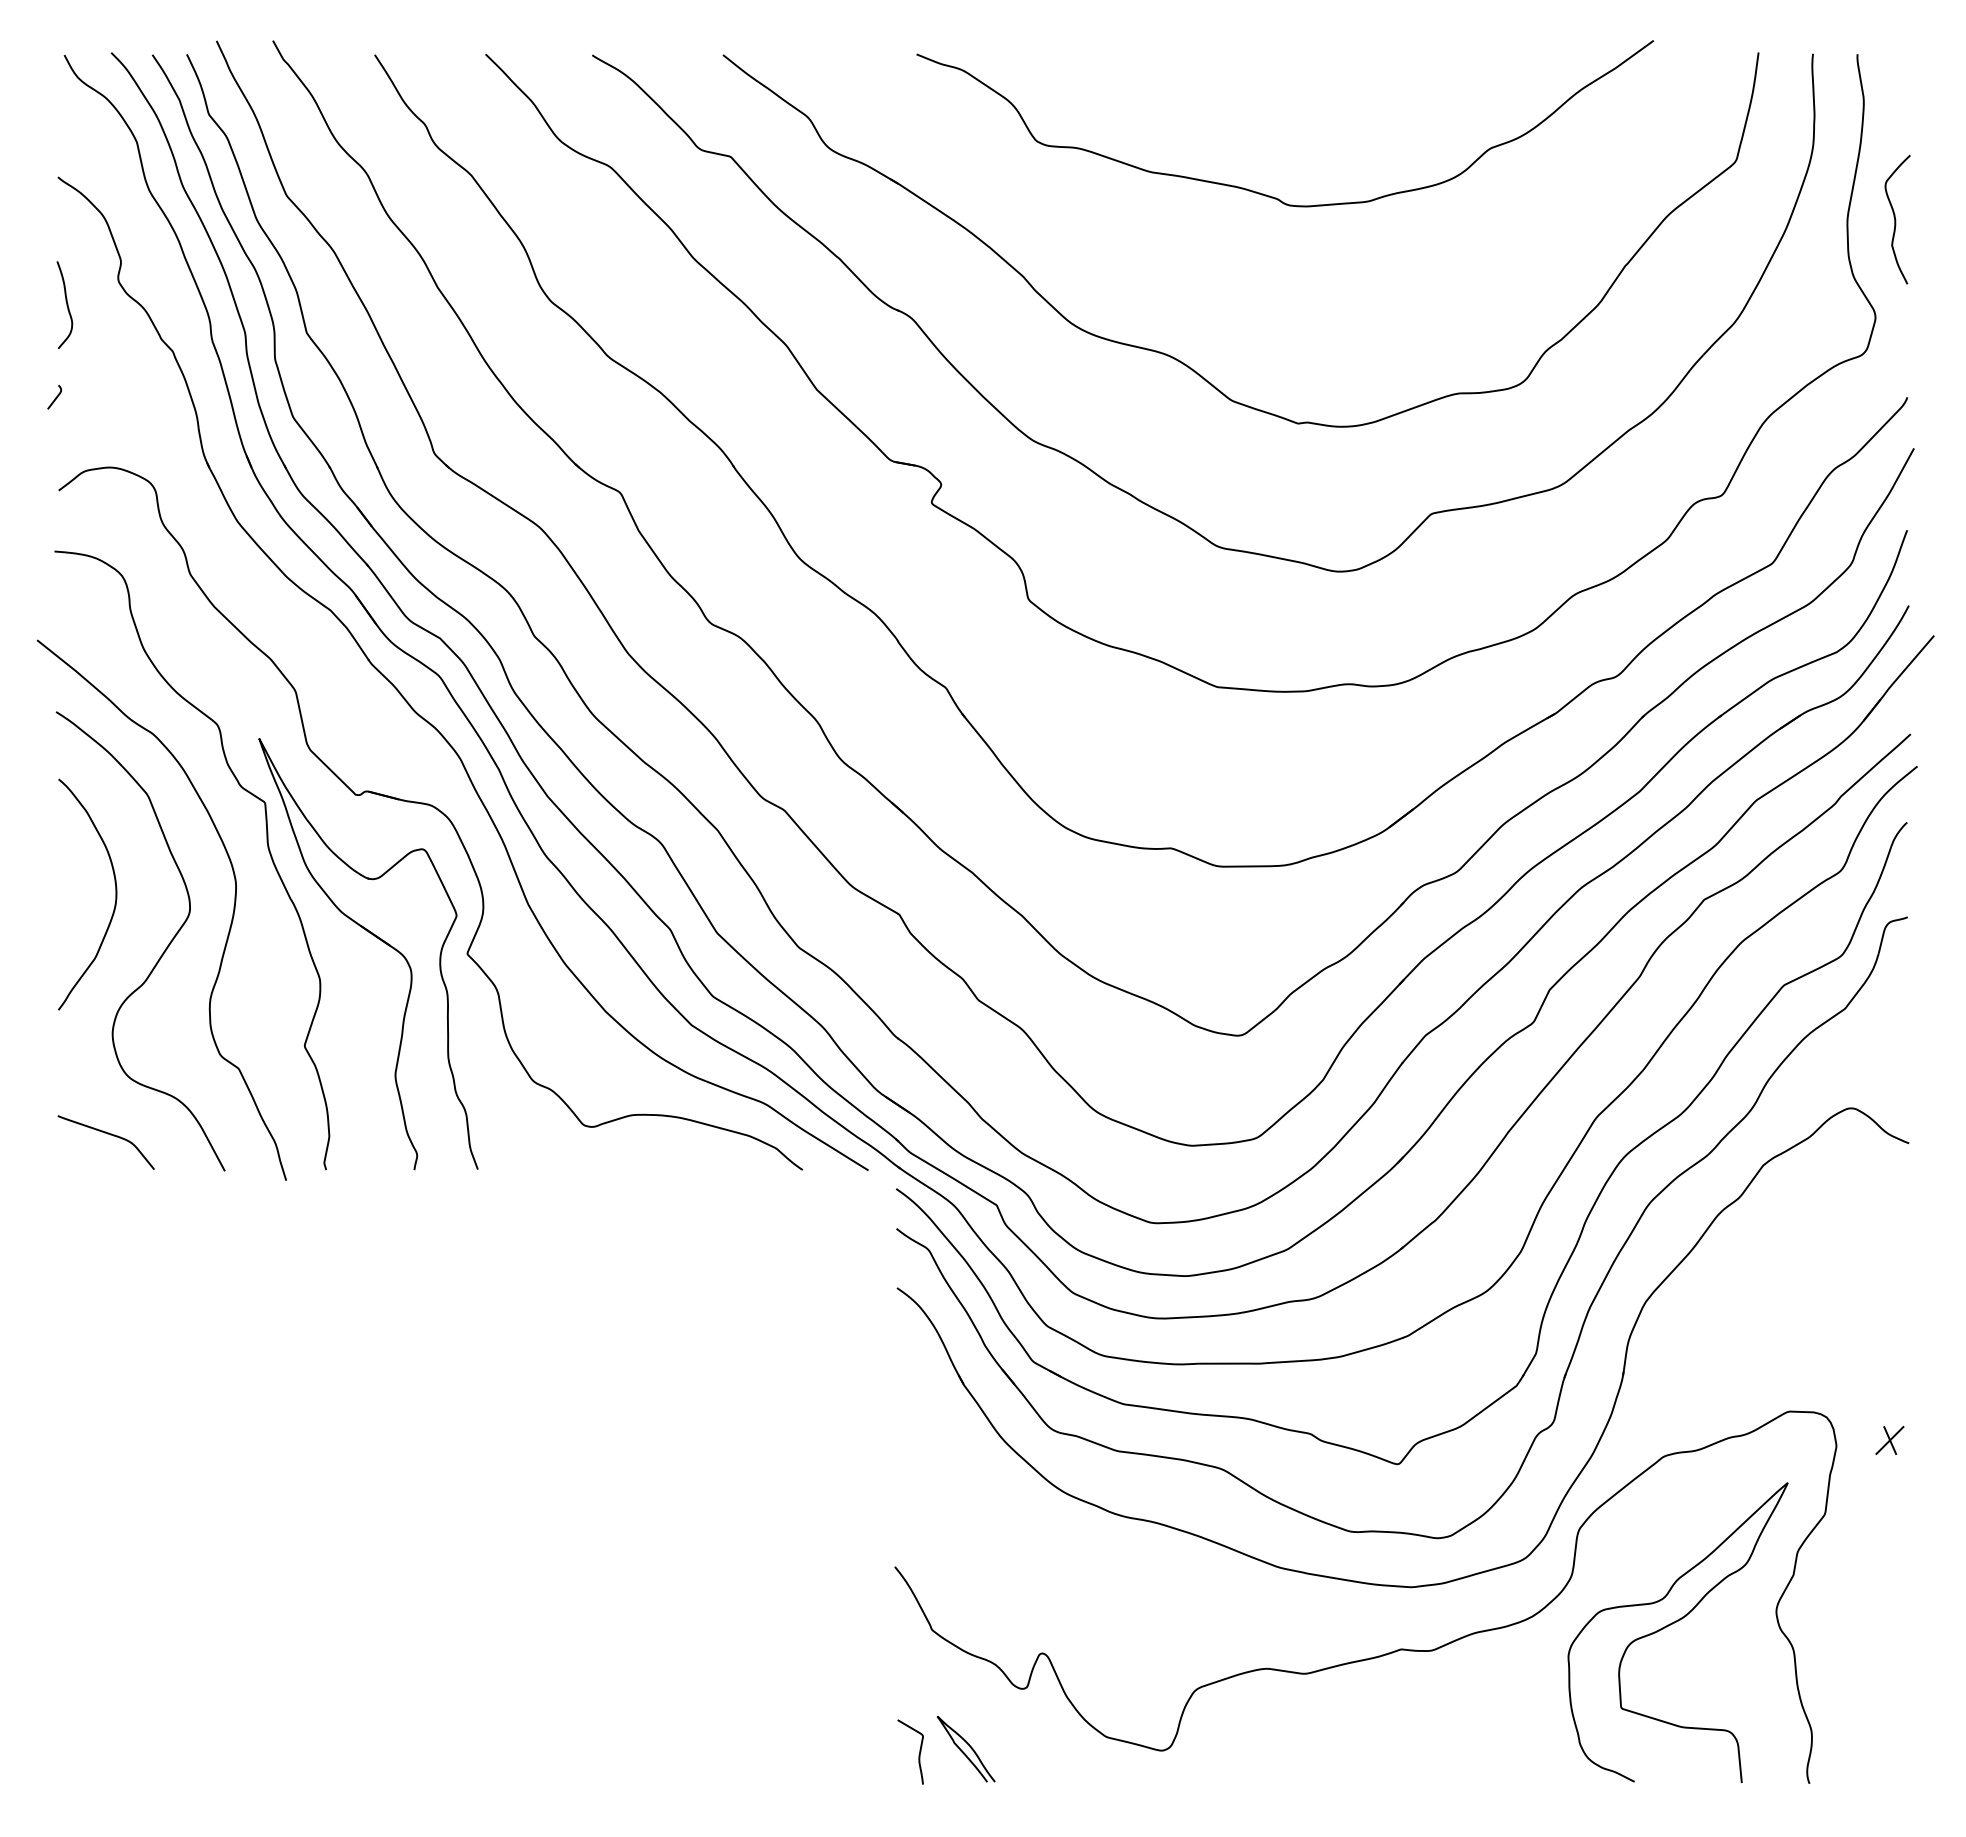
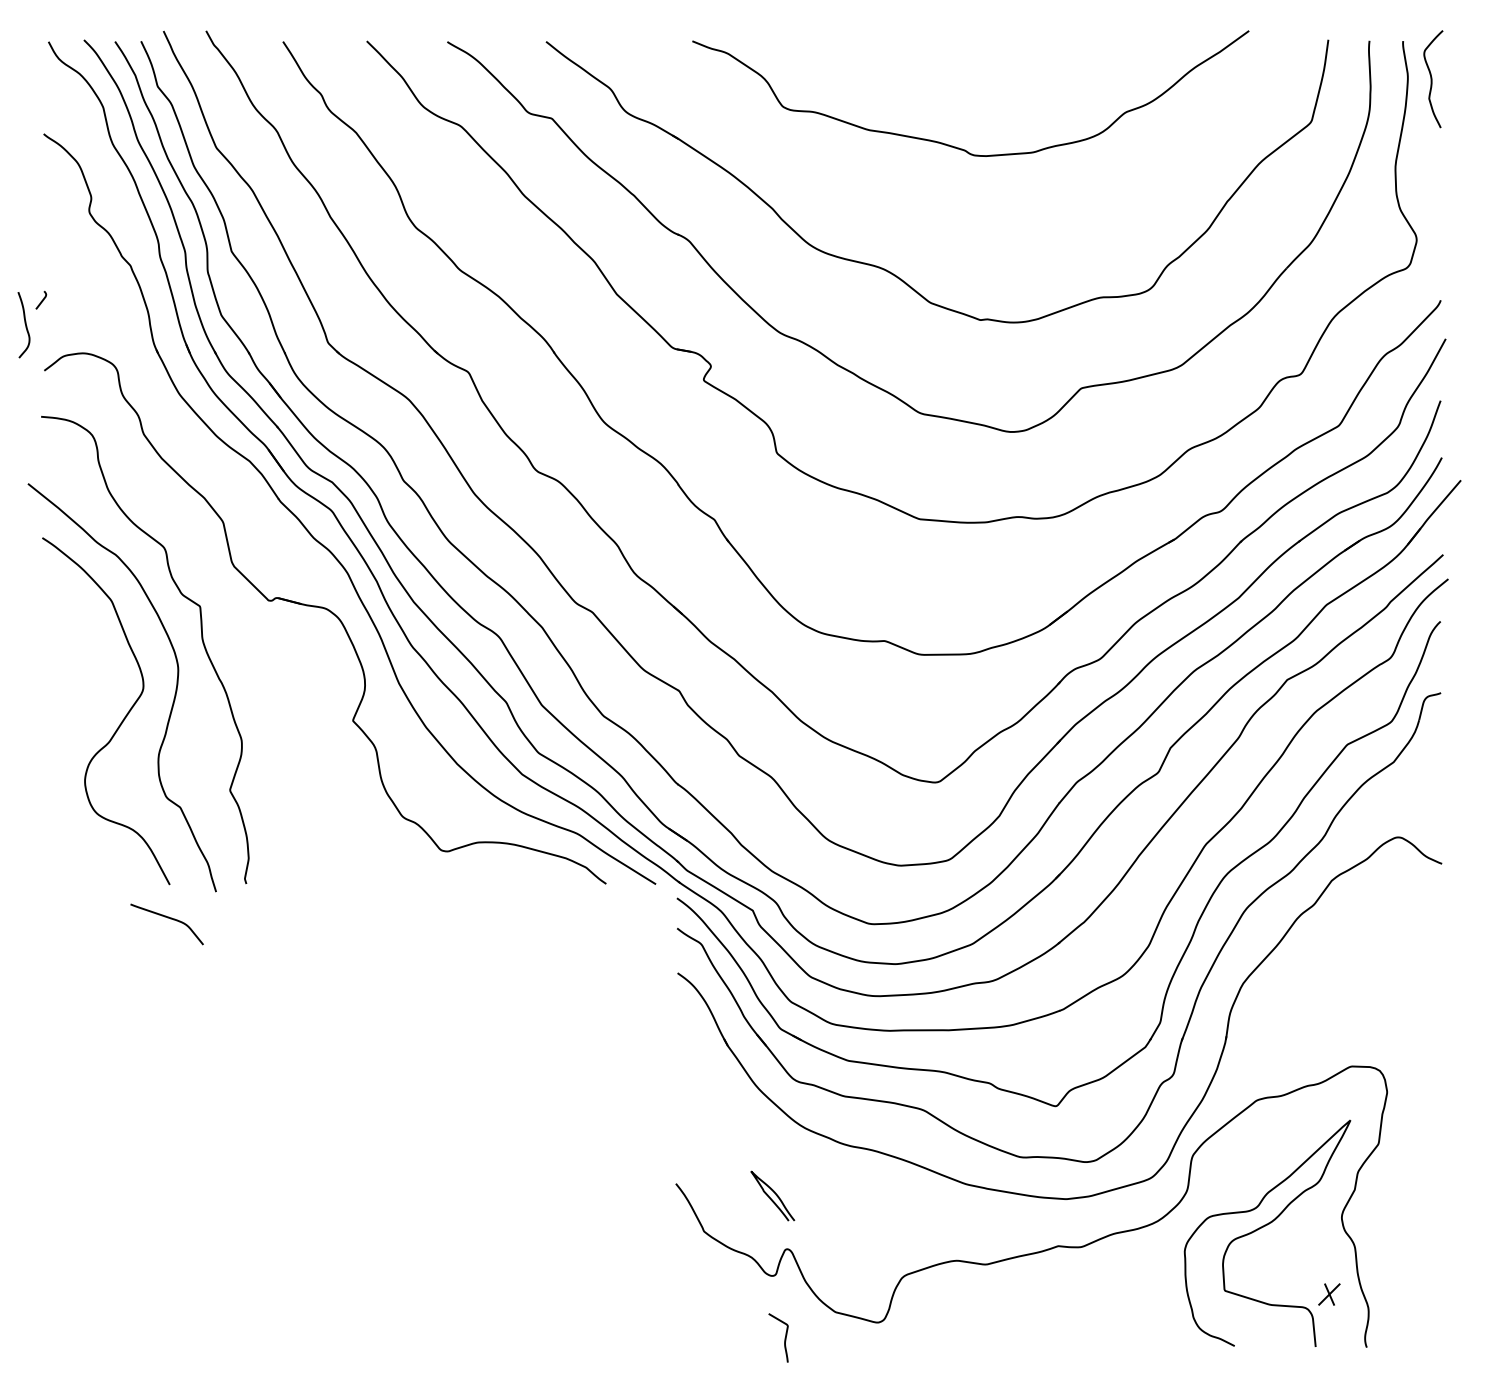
curve: (1896, 219) -> (1432, 79), moved
curve: (66, 304) -> (25, 324), moved
curve: (115, 894) -> (87, 675), removed
part: (378, 939) -> (285, 709), removed
curve: (107, 1134) -> (168, 918), moved
part: (1889, 1440) -> (1329, 1294), moved
curve: (963, 1751) -> (770, 1197), moved
curve: (918, 1754) -> (784, 1339), moved

